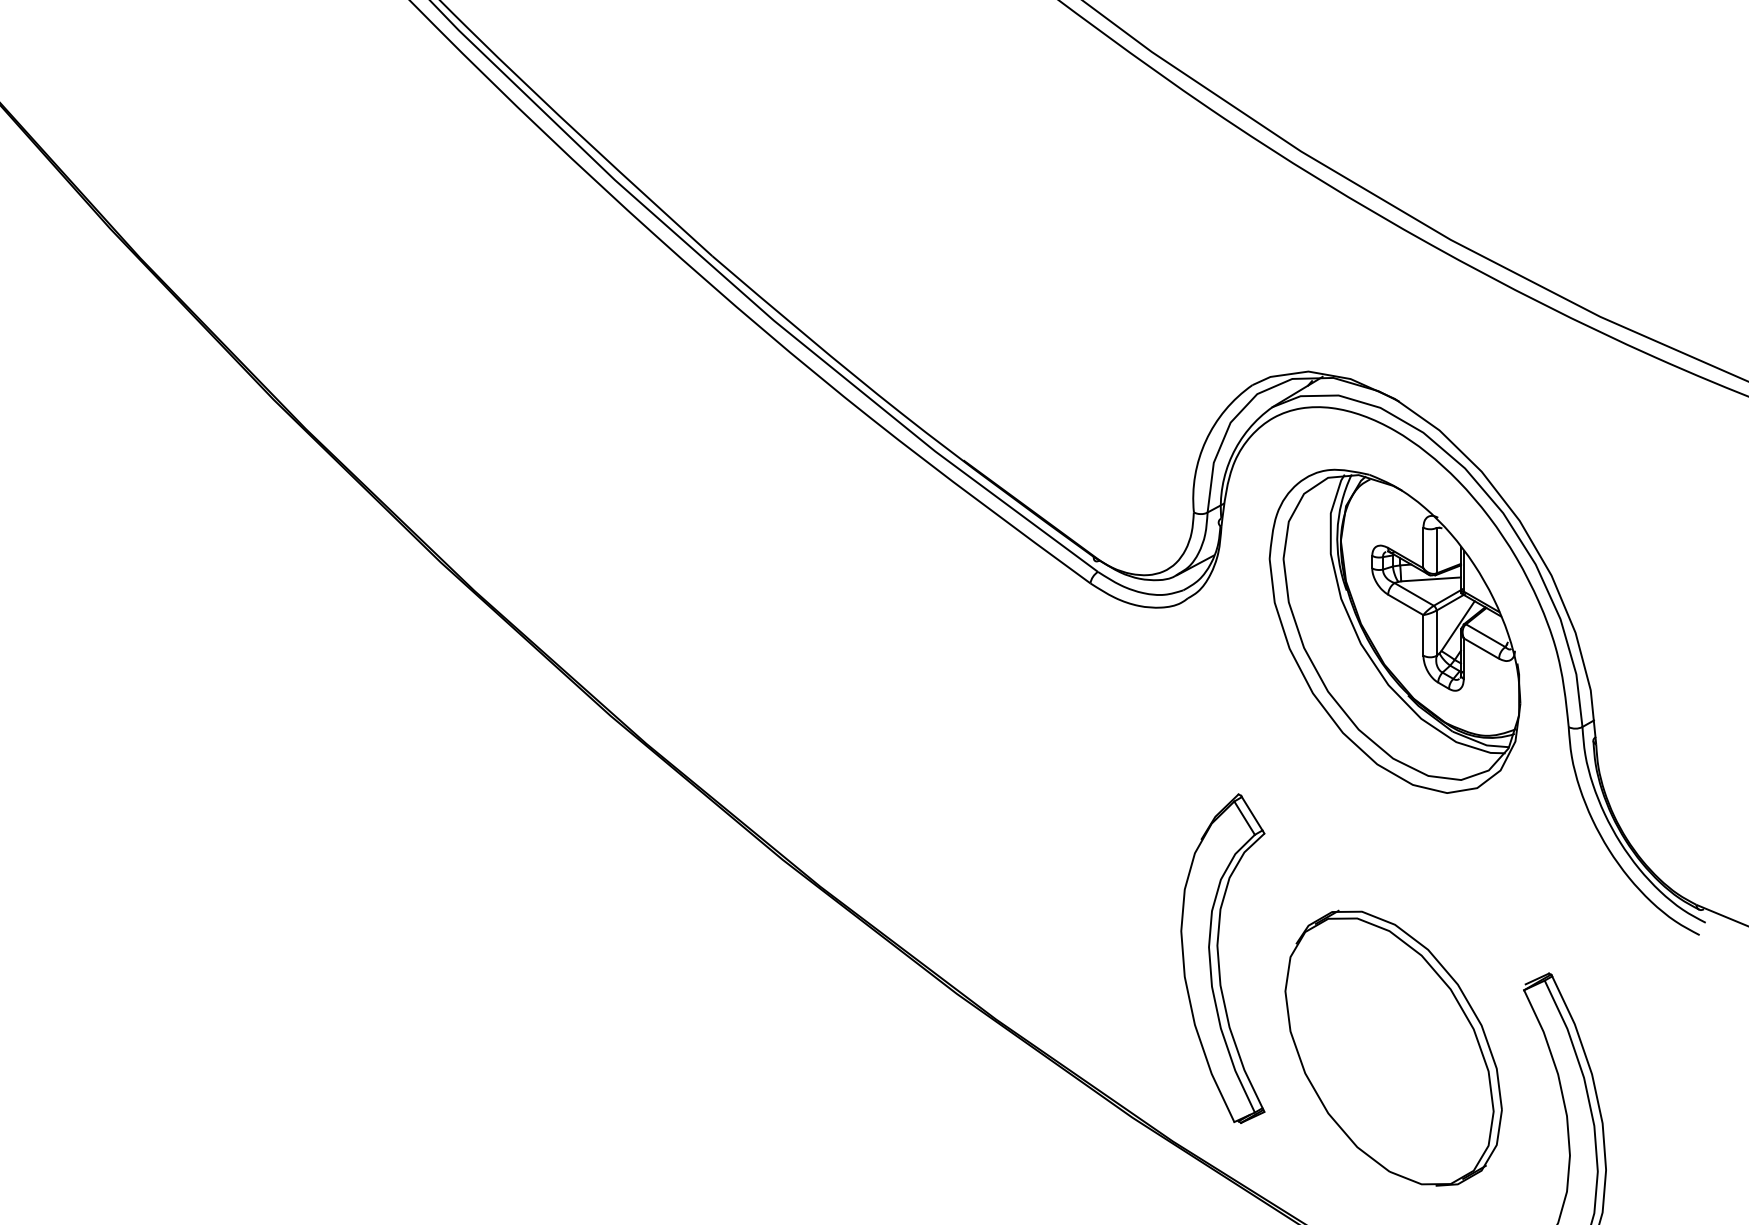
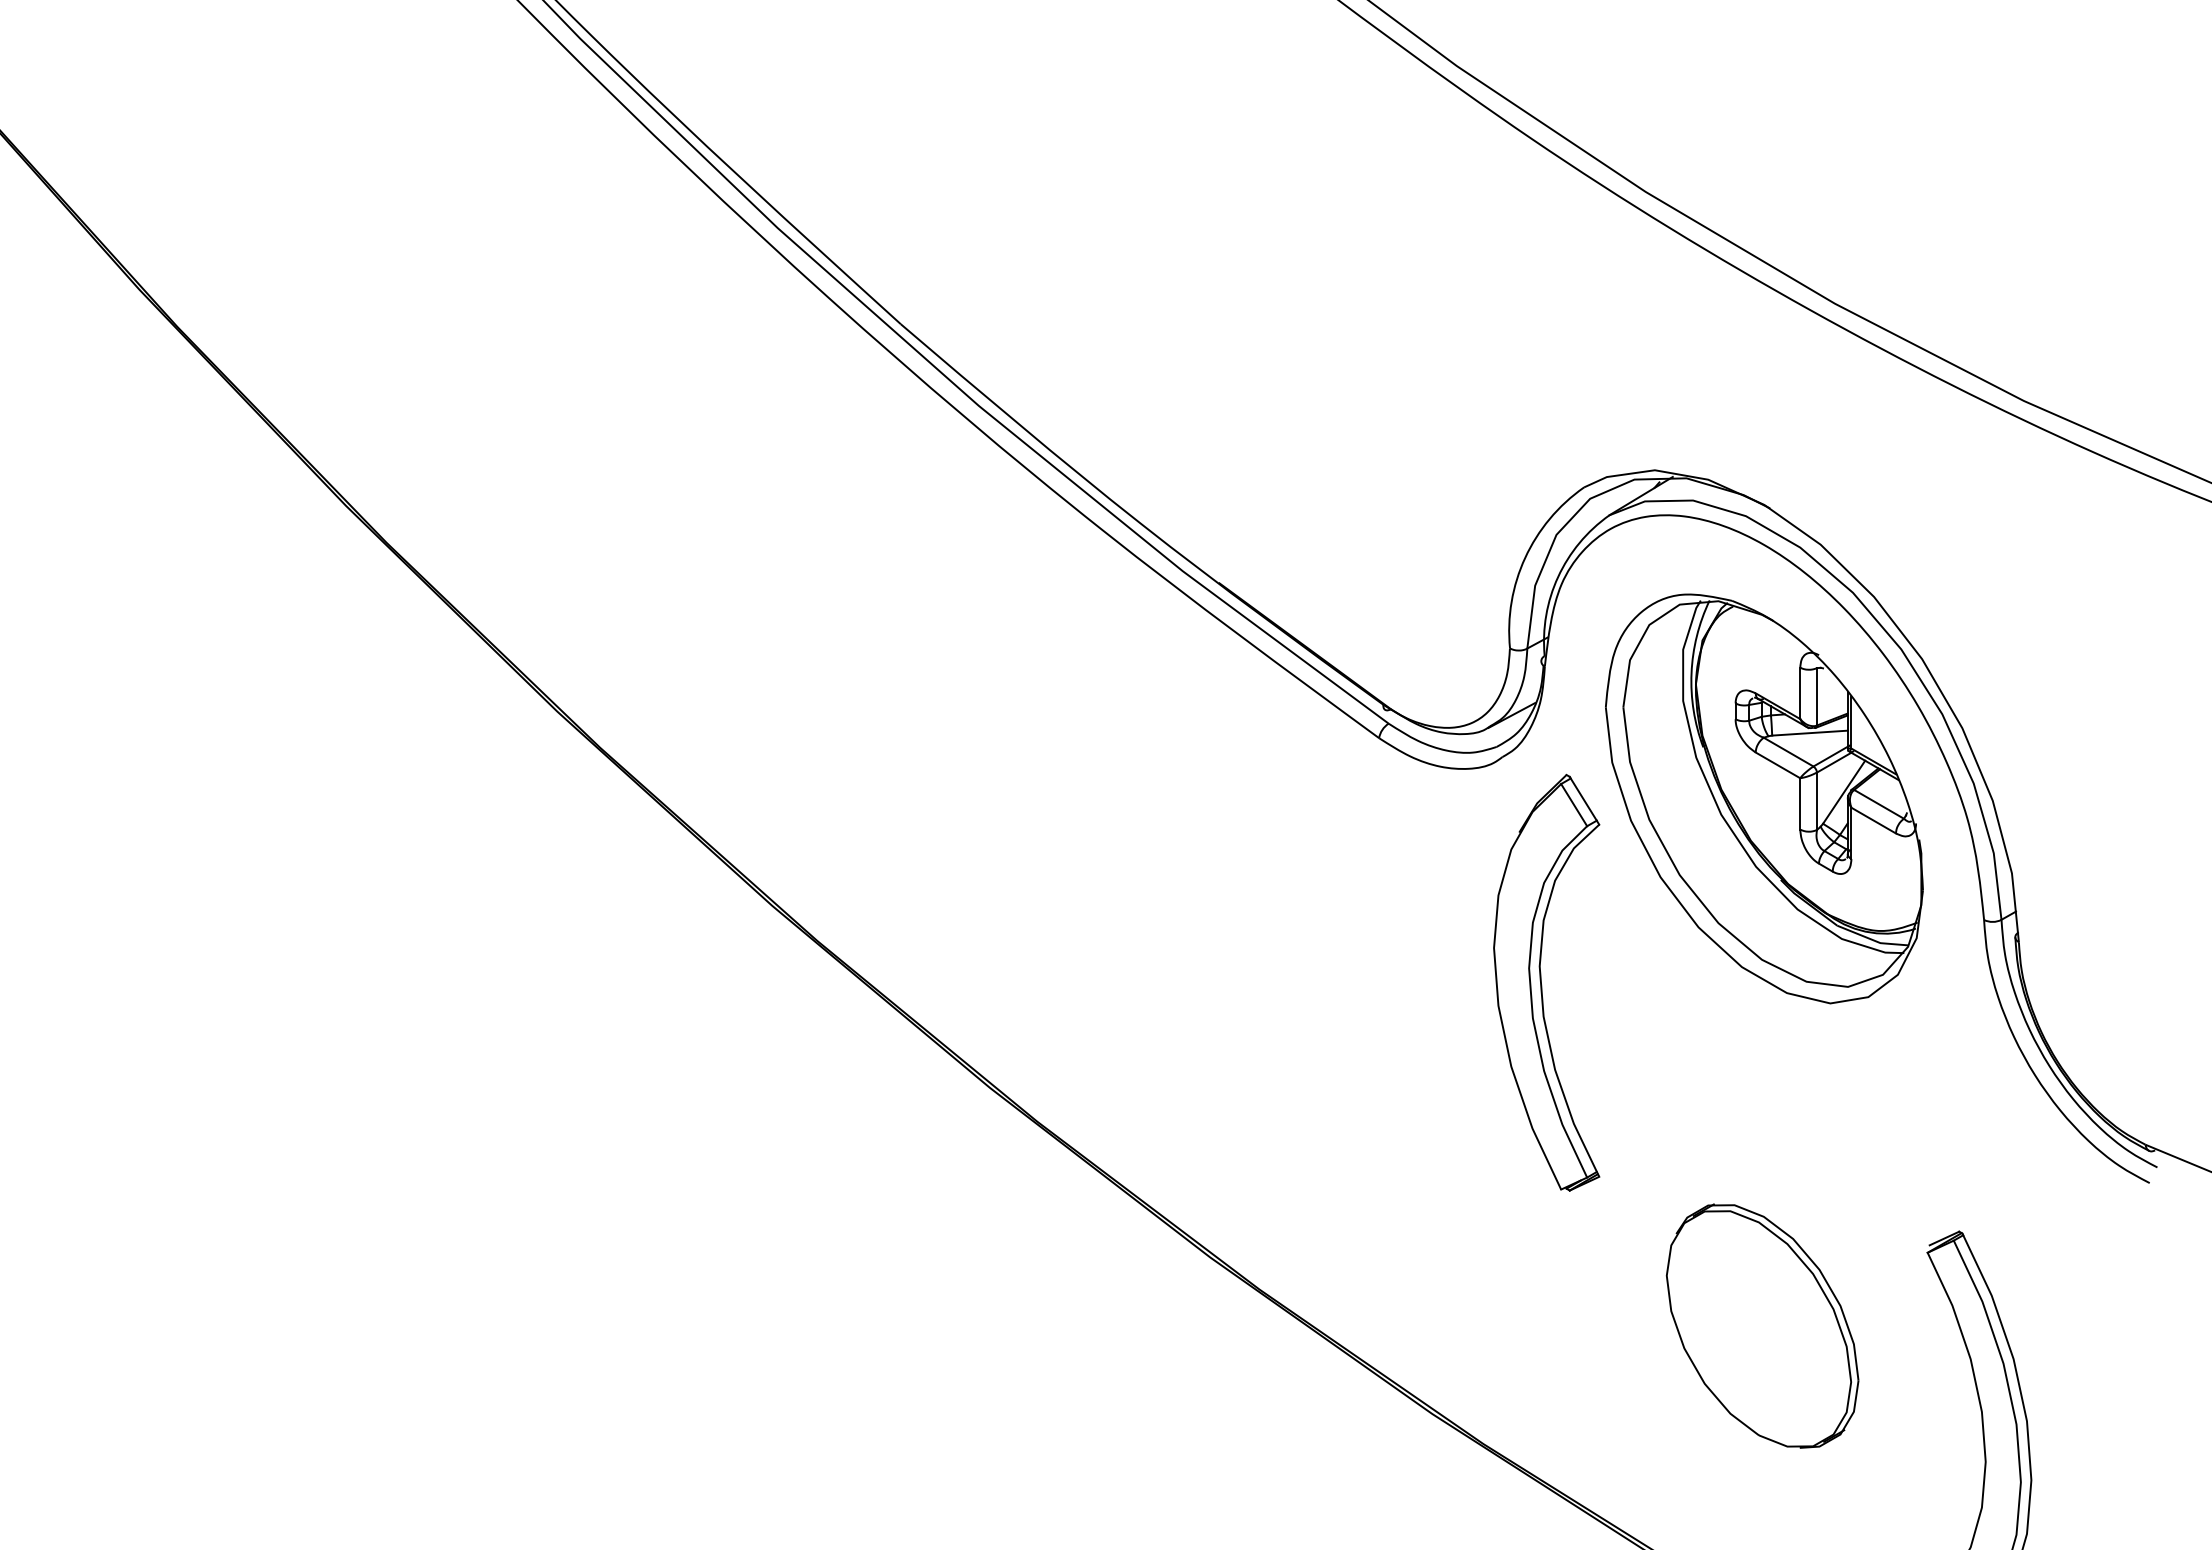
part: (1222, 958) -> (1546, 982), moved
part: (1393, 1047) -> (1762, 1325), size x0.7

